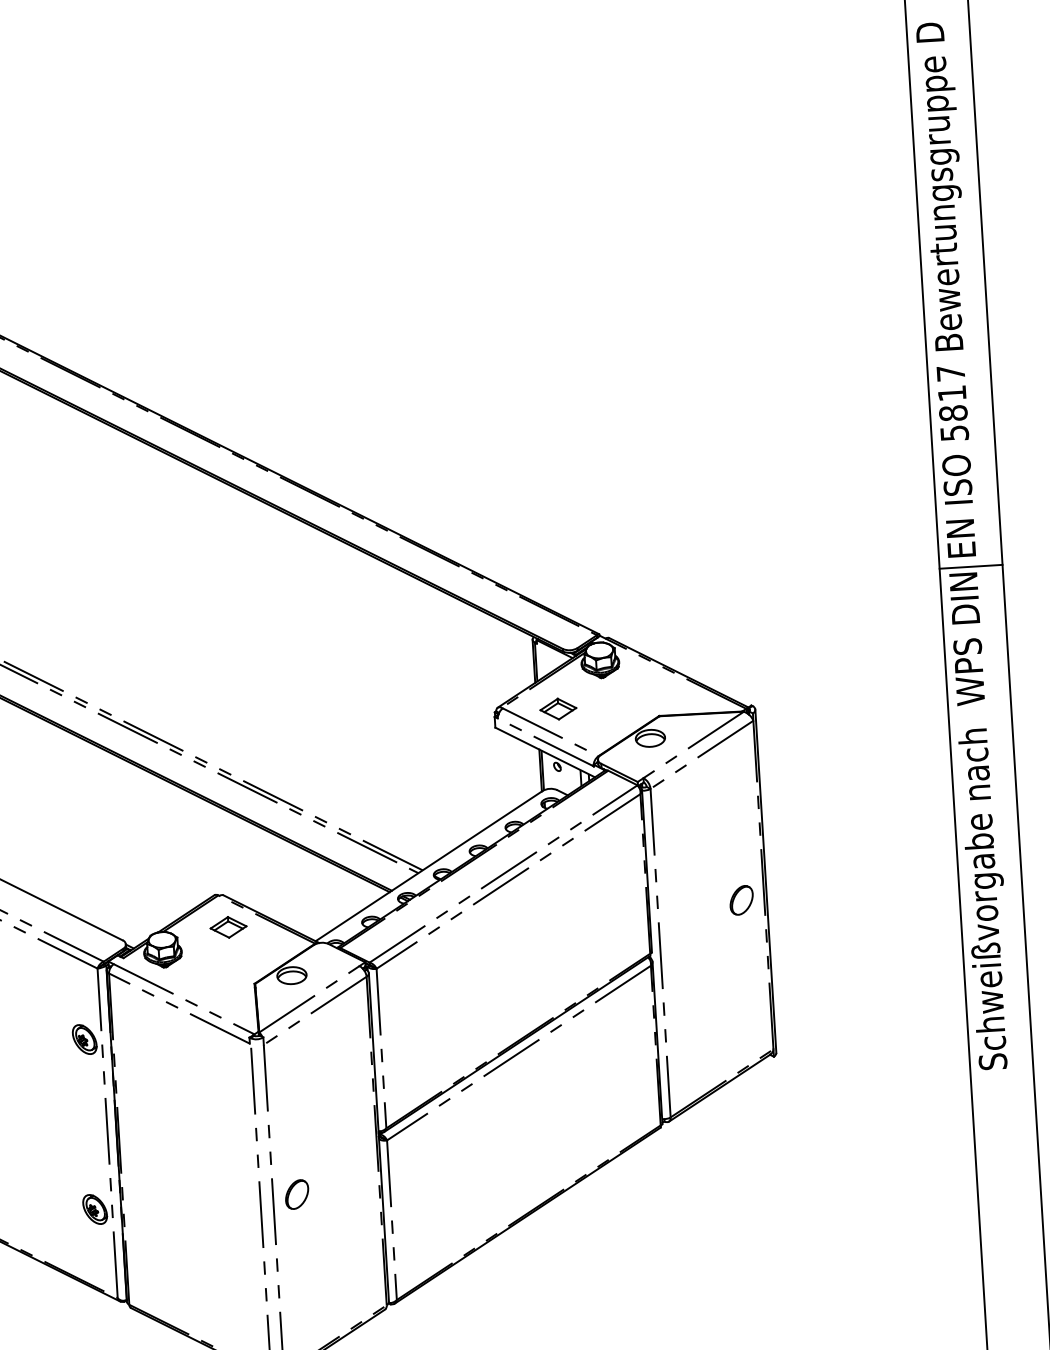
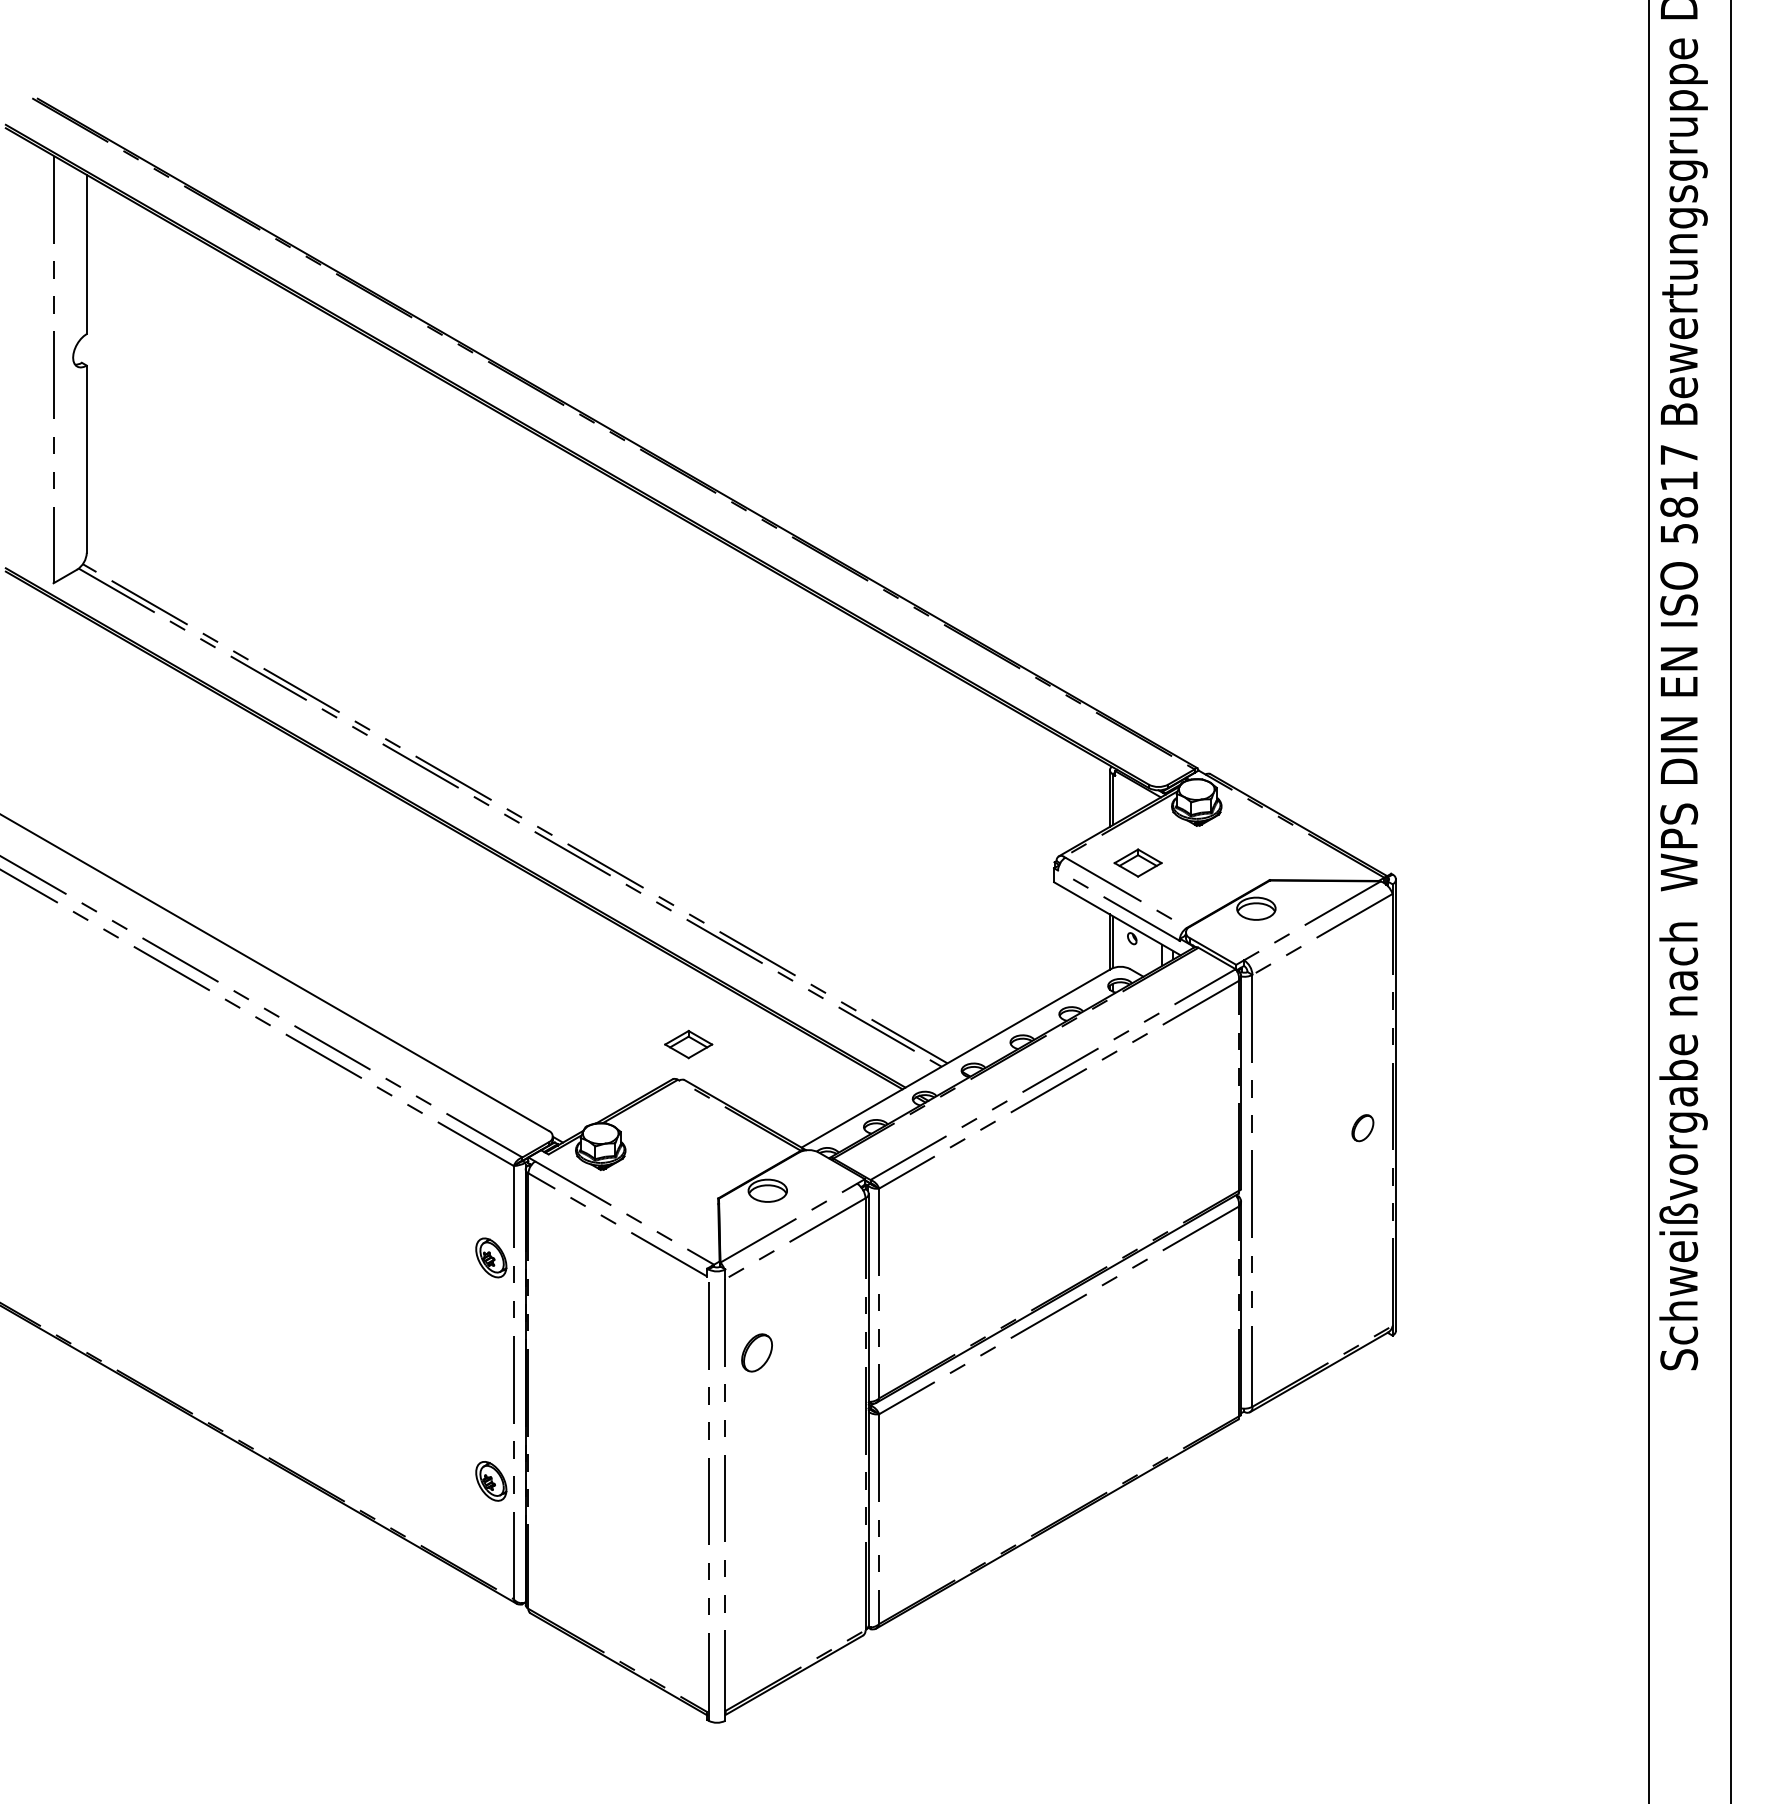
line: (970, 566) -> (1689, 709), removed
part: (741, 899) -> (1362, 1127), size x0.7
part: (228, 927) -> (688, 1044), moved
part: (296, 1194) -> (756, 1352), moved

